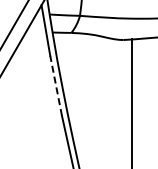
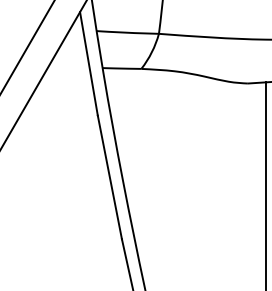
line: (56, 85) -> (110, 176), dashed -> solid

